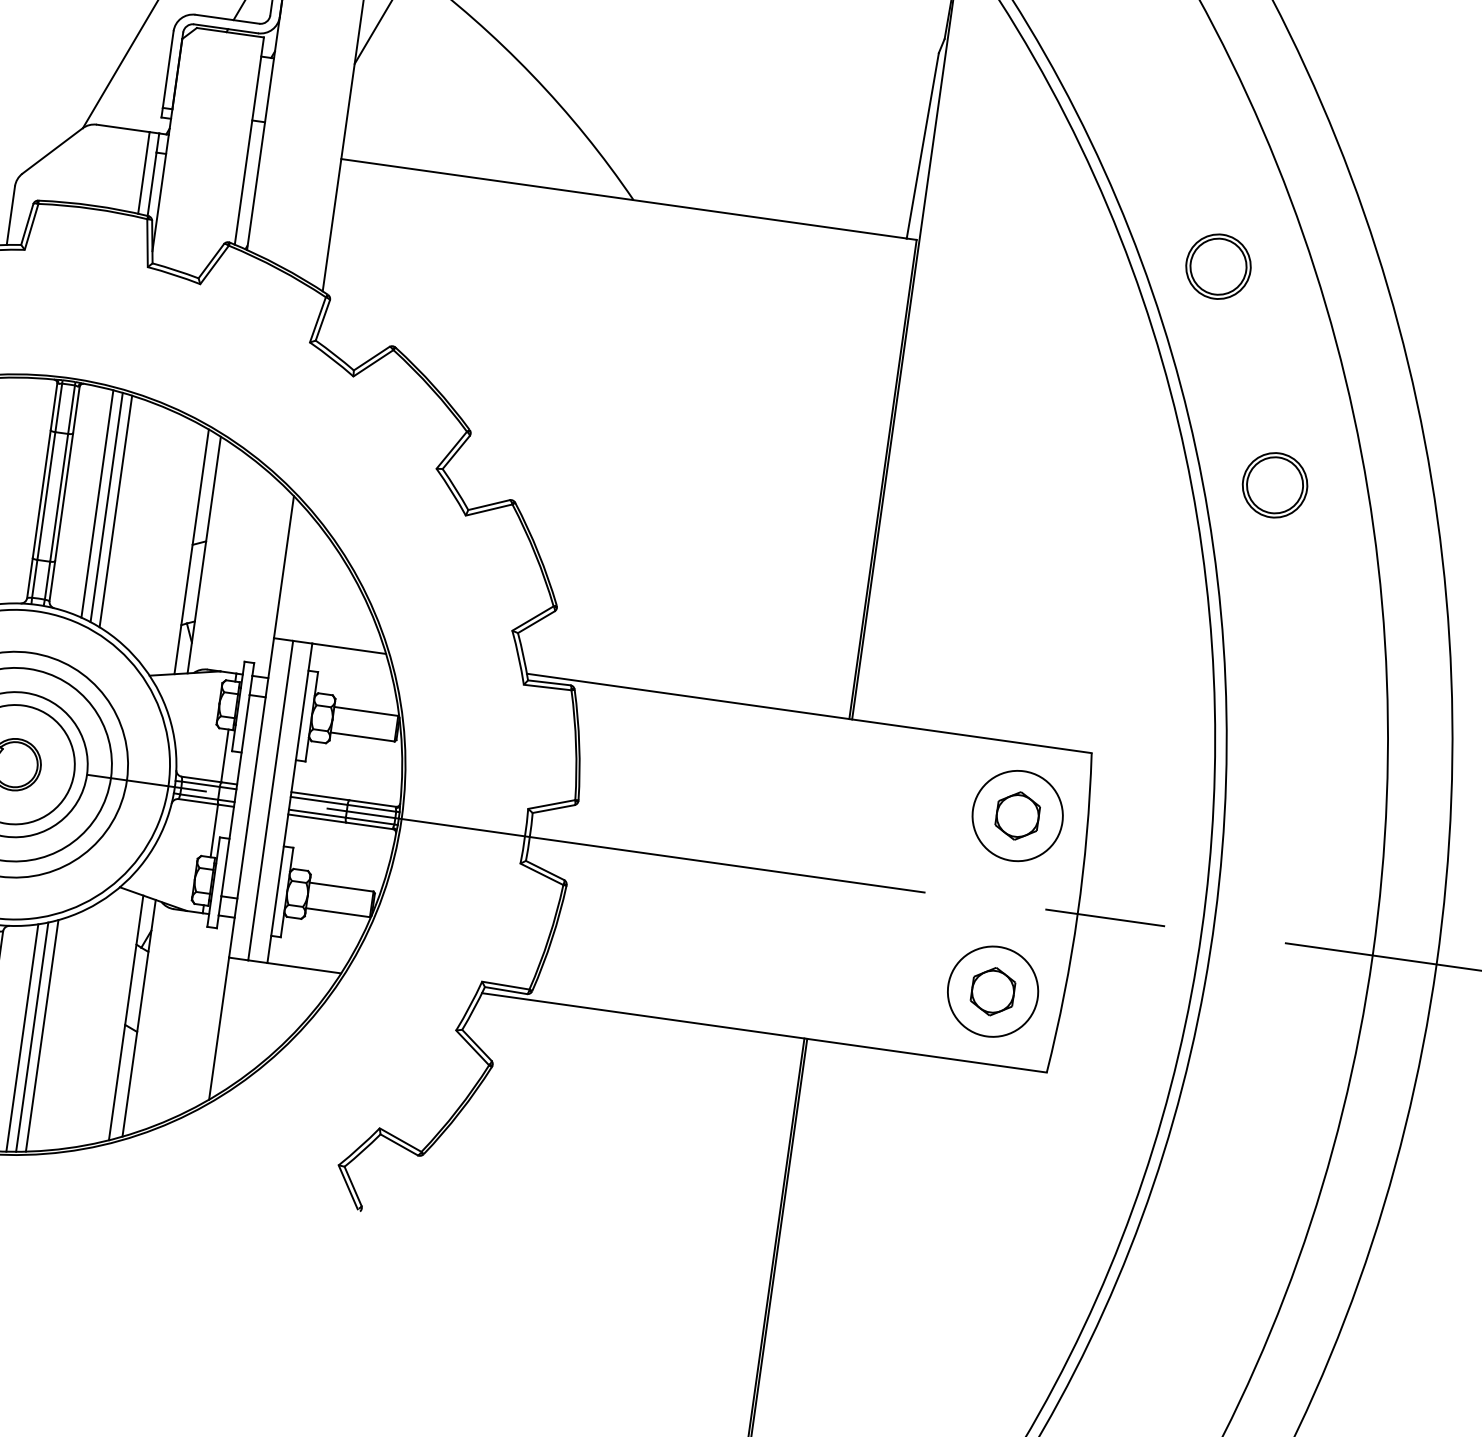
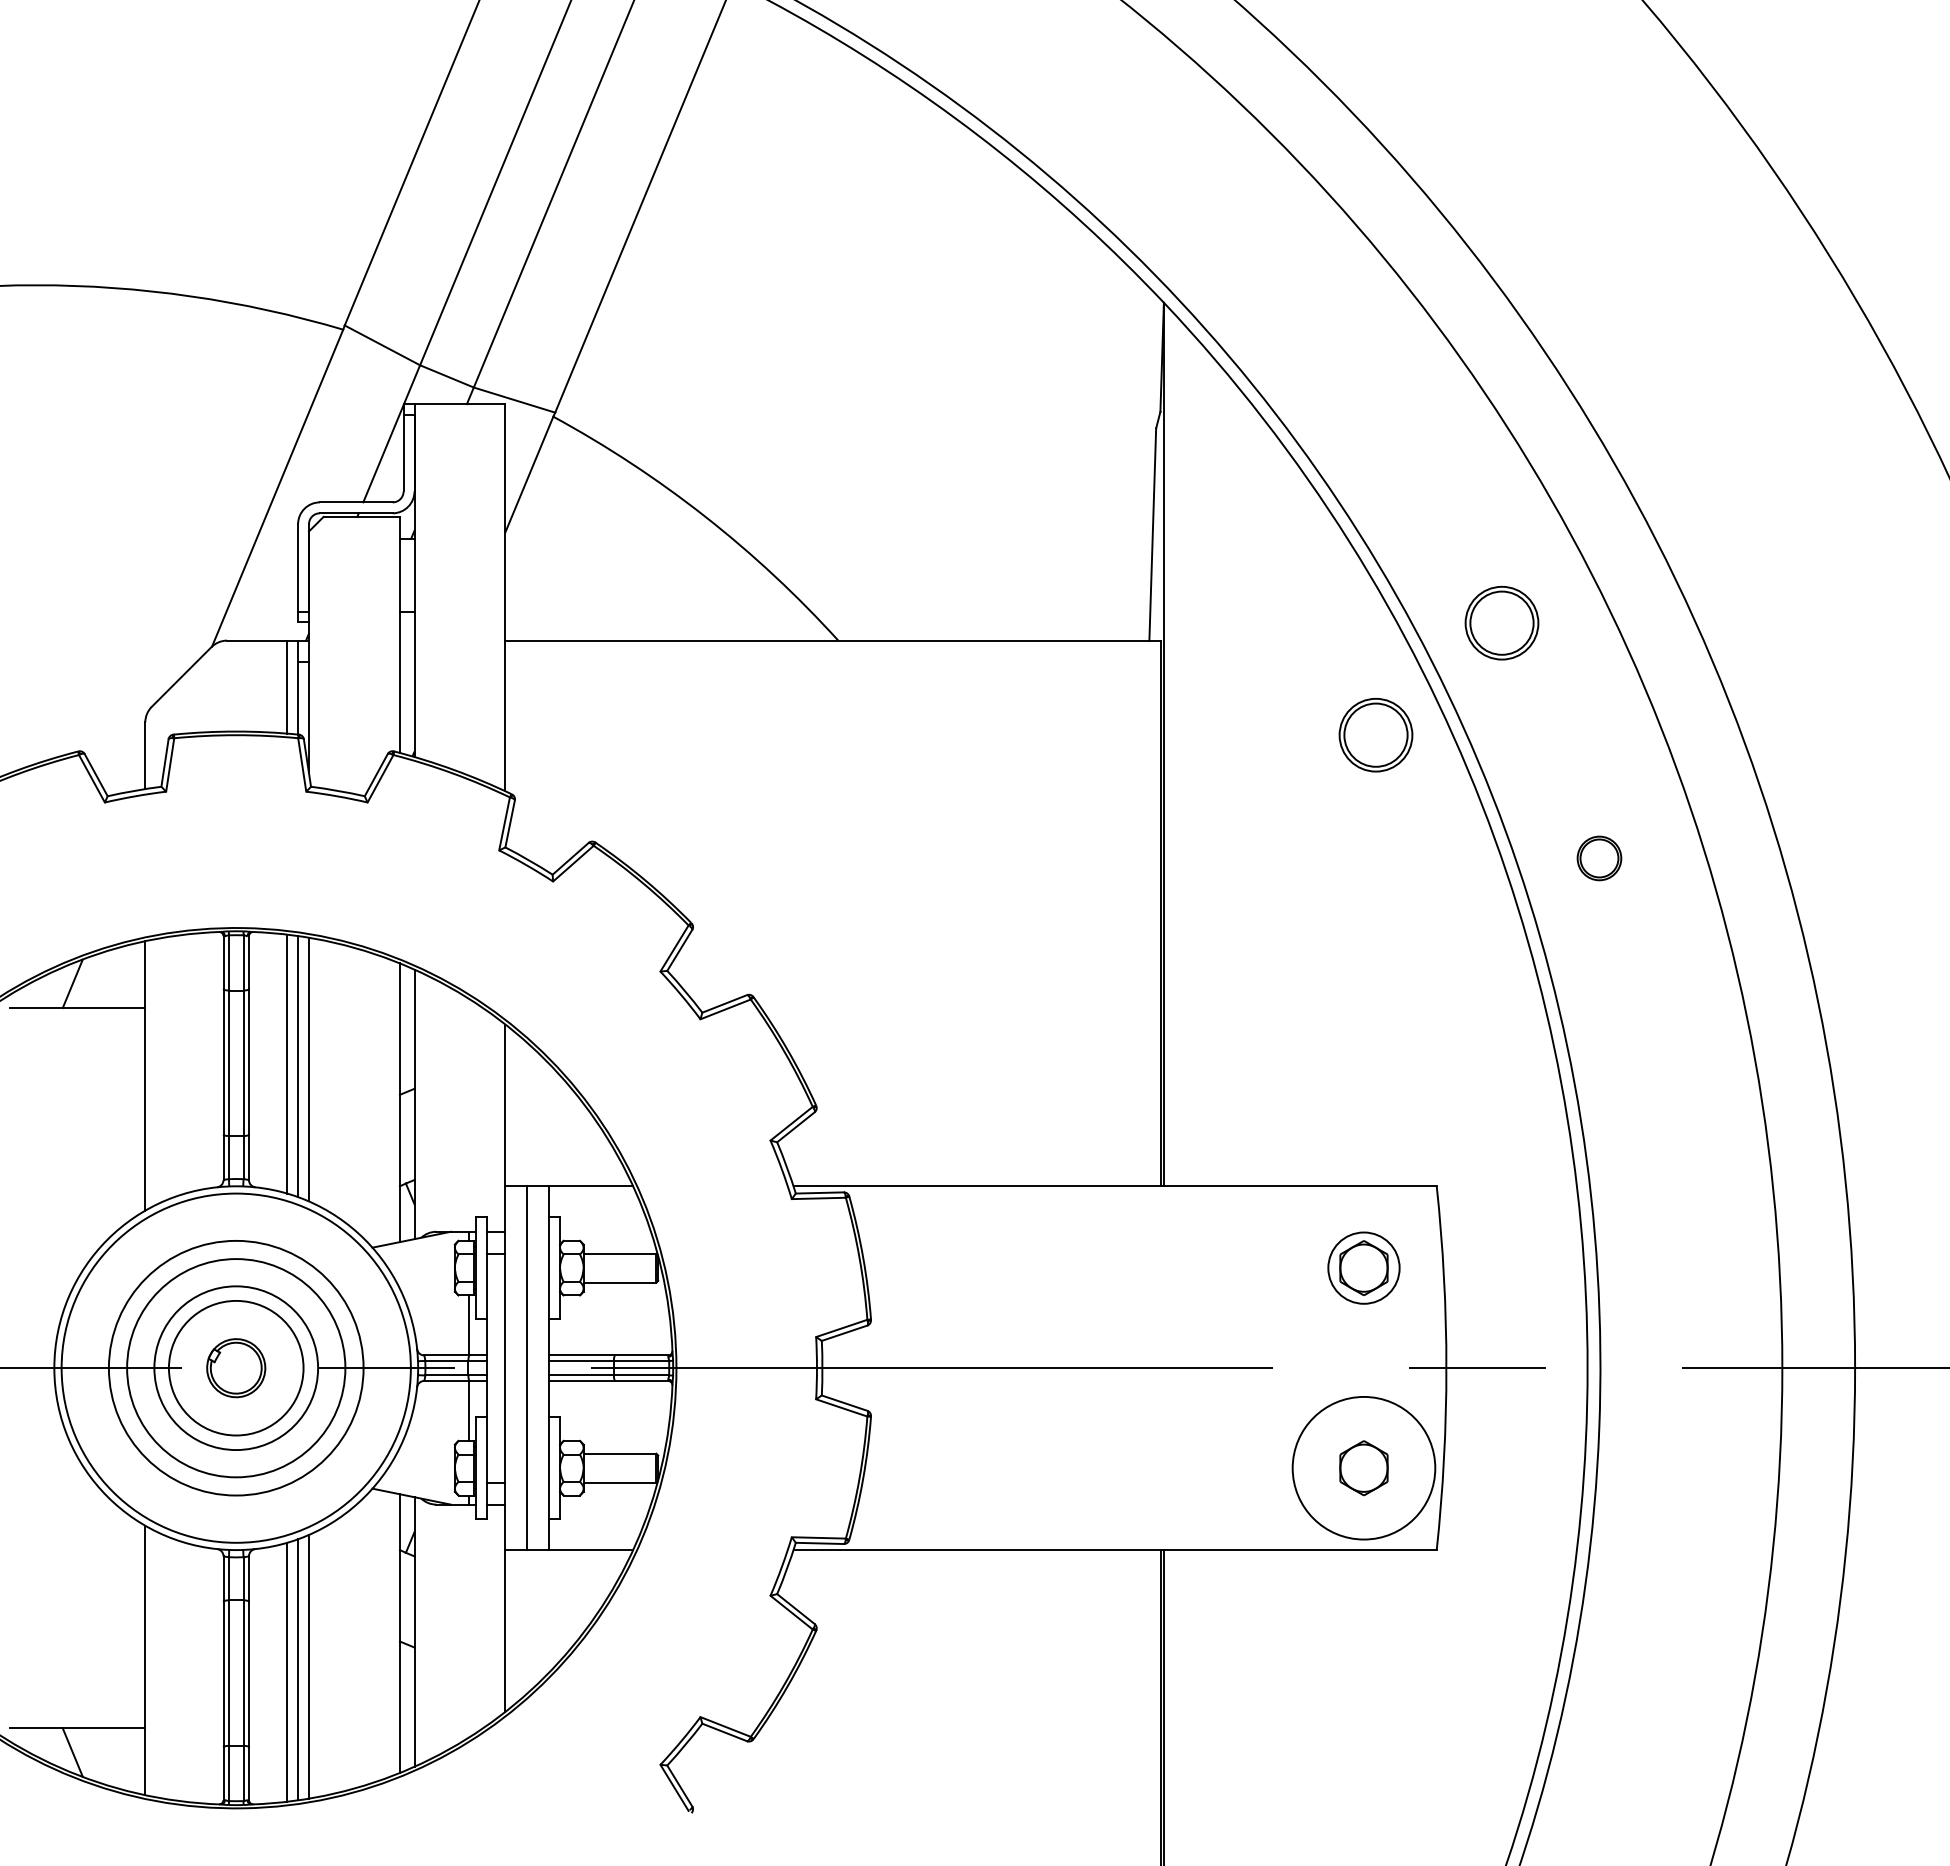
part: (1093, 348) -> (1375, 734), added
part: (1275, 485) -> (1599, 858), size x0.6
circle: (1017, 816) -> (1363, 1268), size x0.7
circle: (992, 991) -> (1363, 1468), size x1.4

